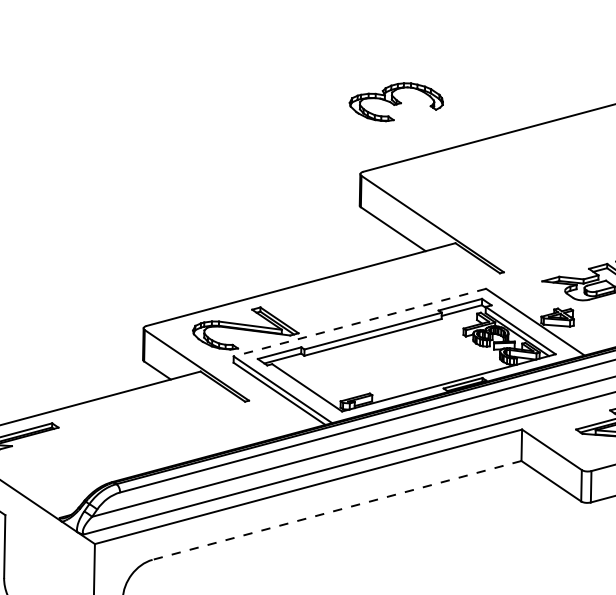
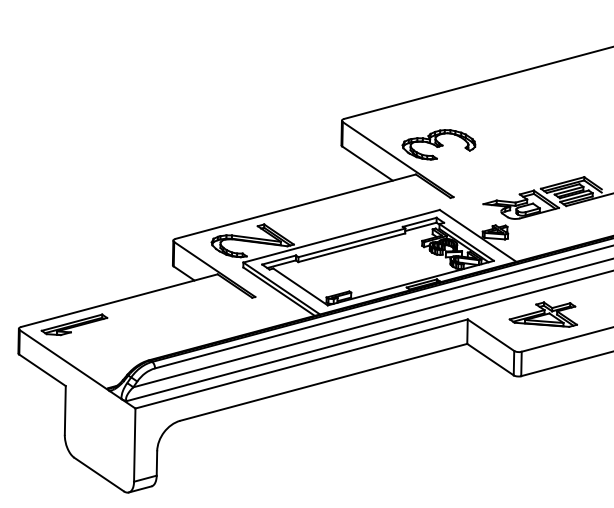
part: (395, 101) -> (438, 144), moved
line: (359, 322) -> (341, 236), dashed -> solid
line: (336, 510) -> (323, 382), dashed -> solid

